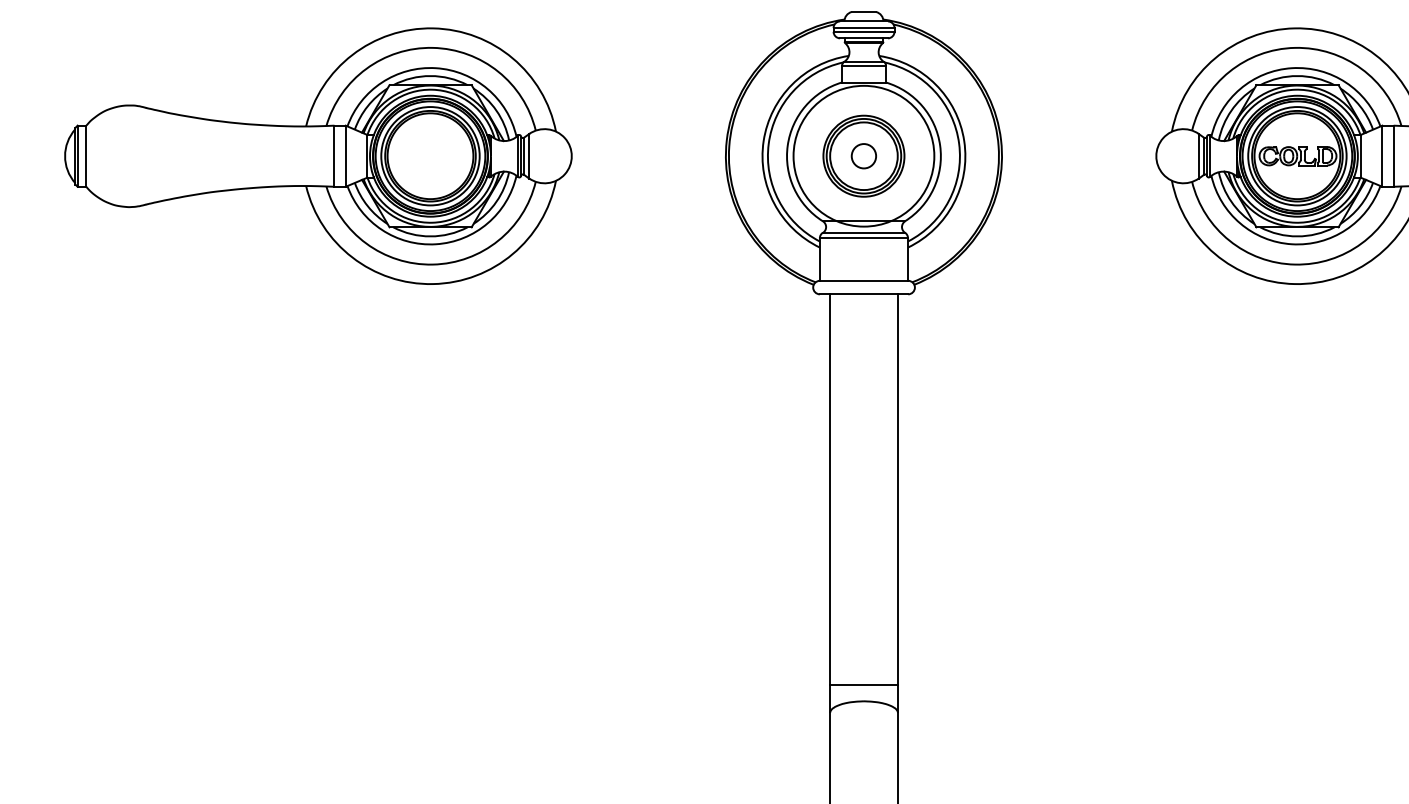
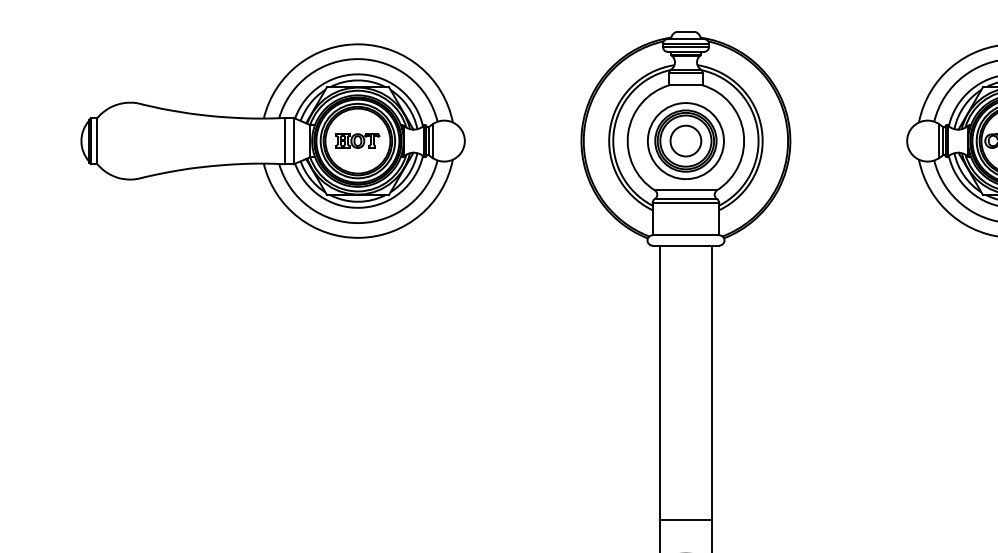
circle: (863, 155) -> (685, 140), size x0.71
circle: (863, 155) -> (685, 140), size x1.67
part: (430, 156) -> (357, 141), added
line: (863, 685) -> (685, 520), moved

